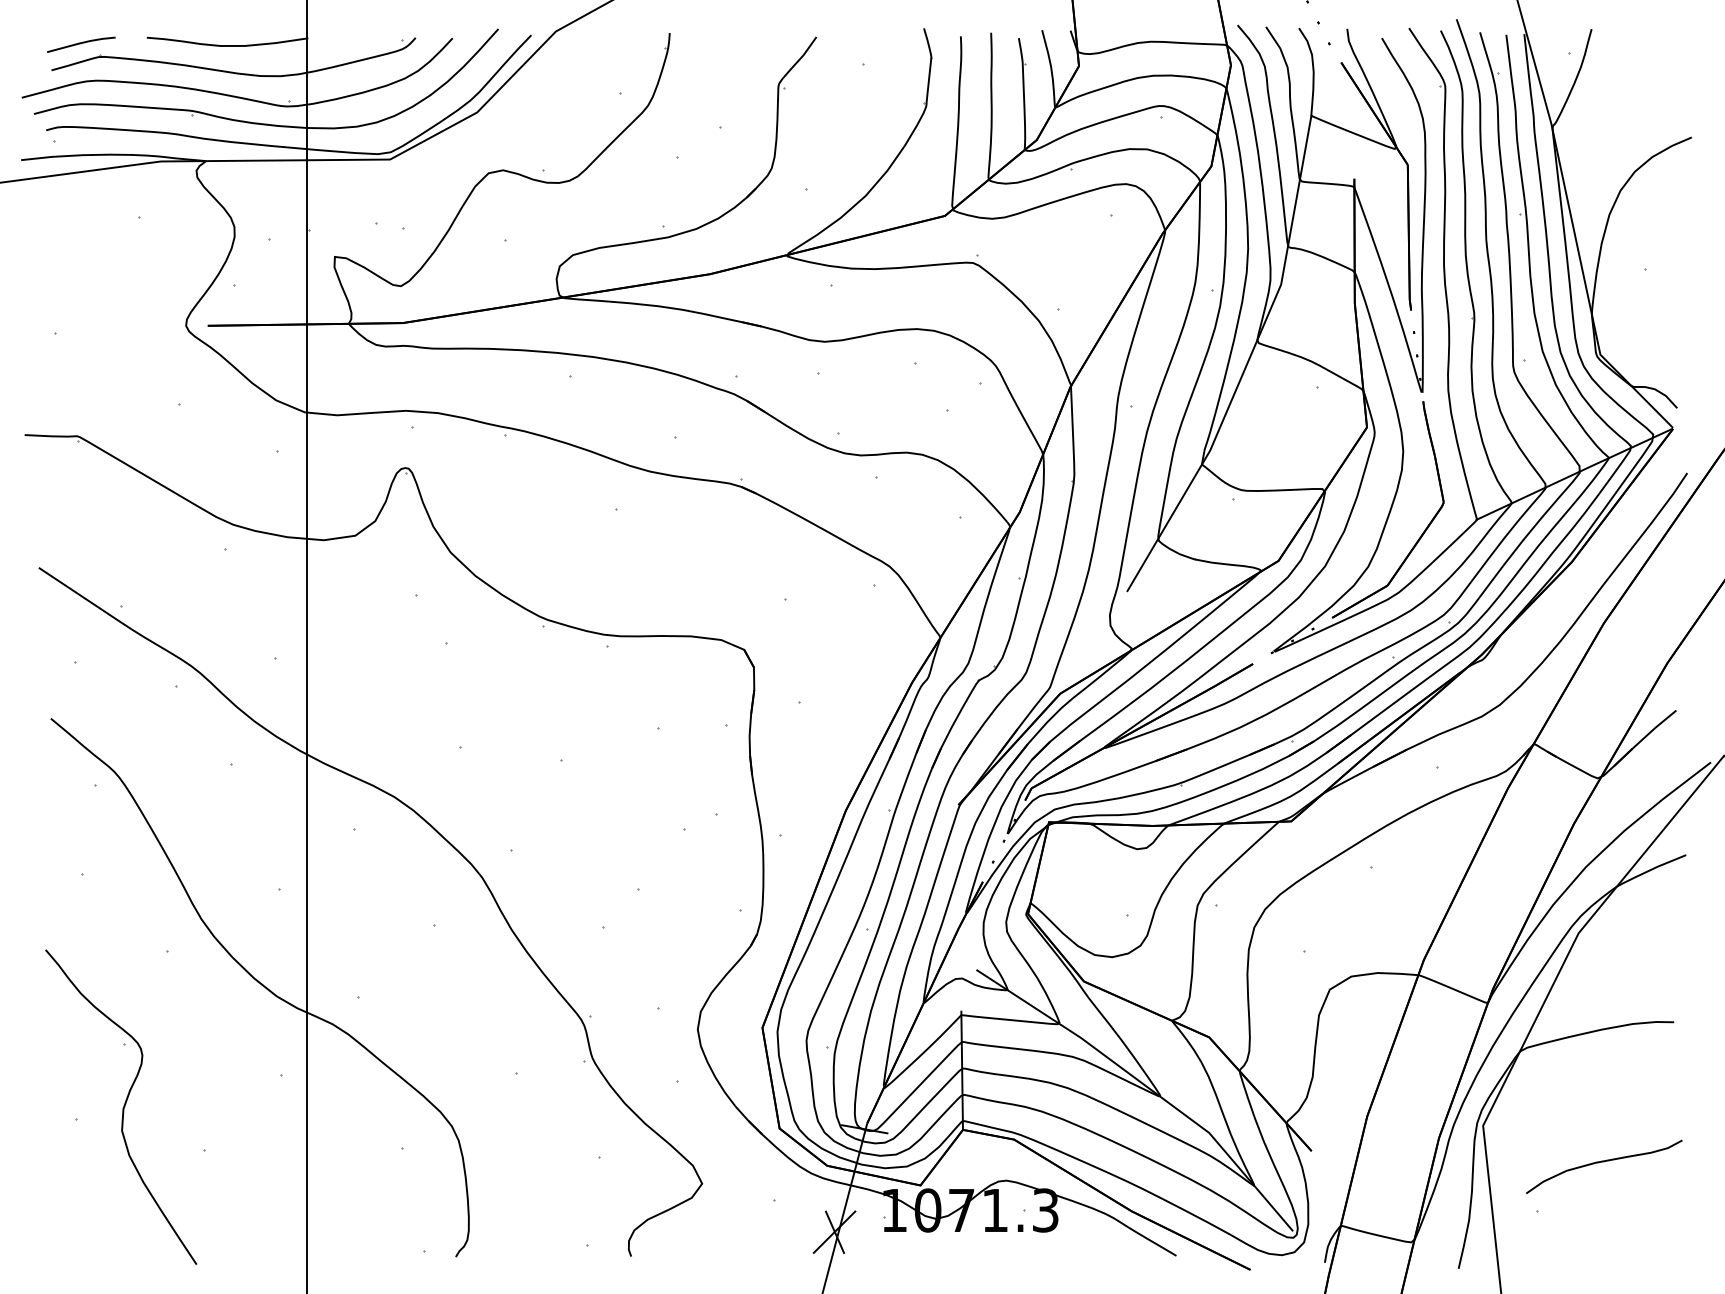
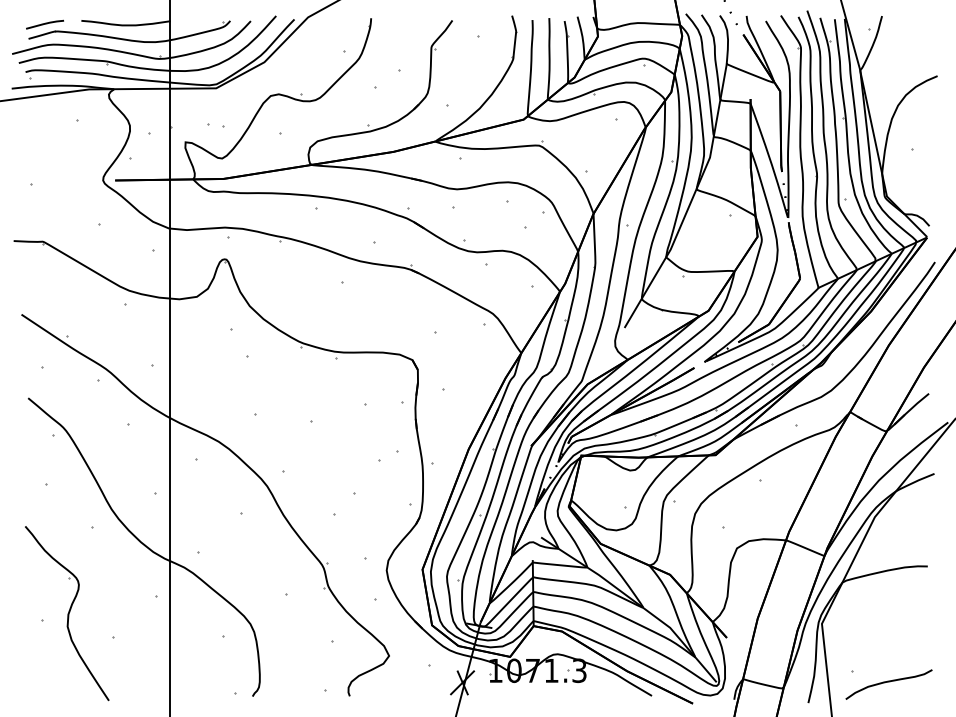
curve: (1603, 1163) -> (888, 682), moved

